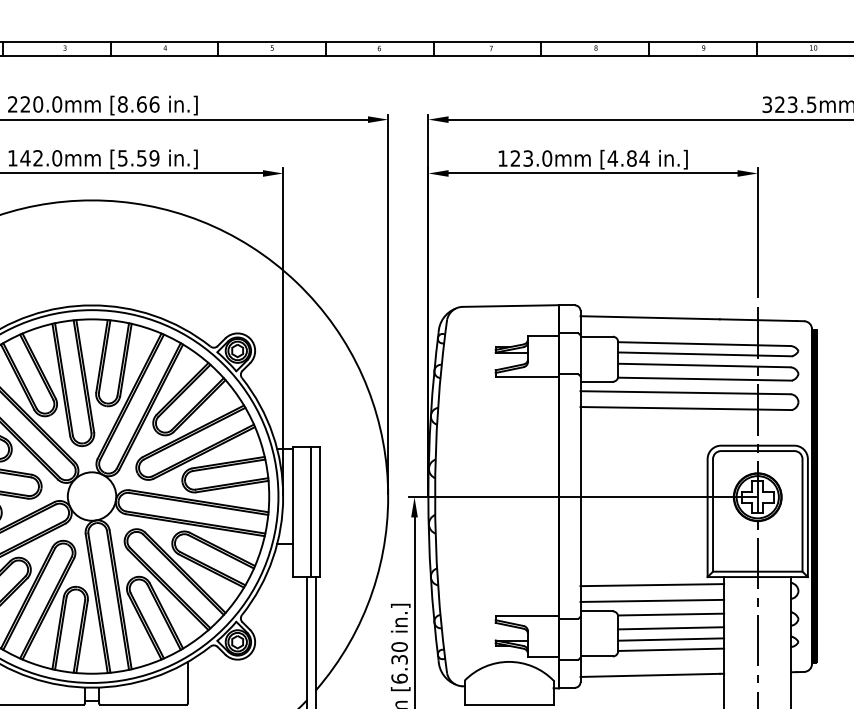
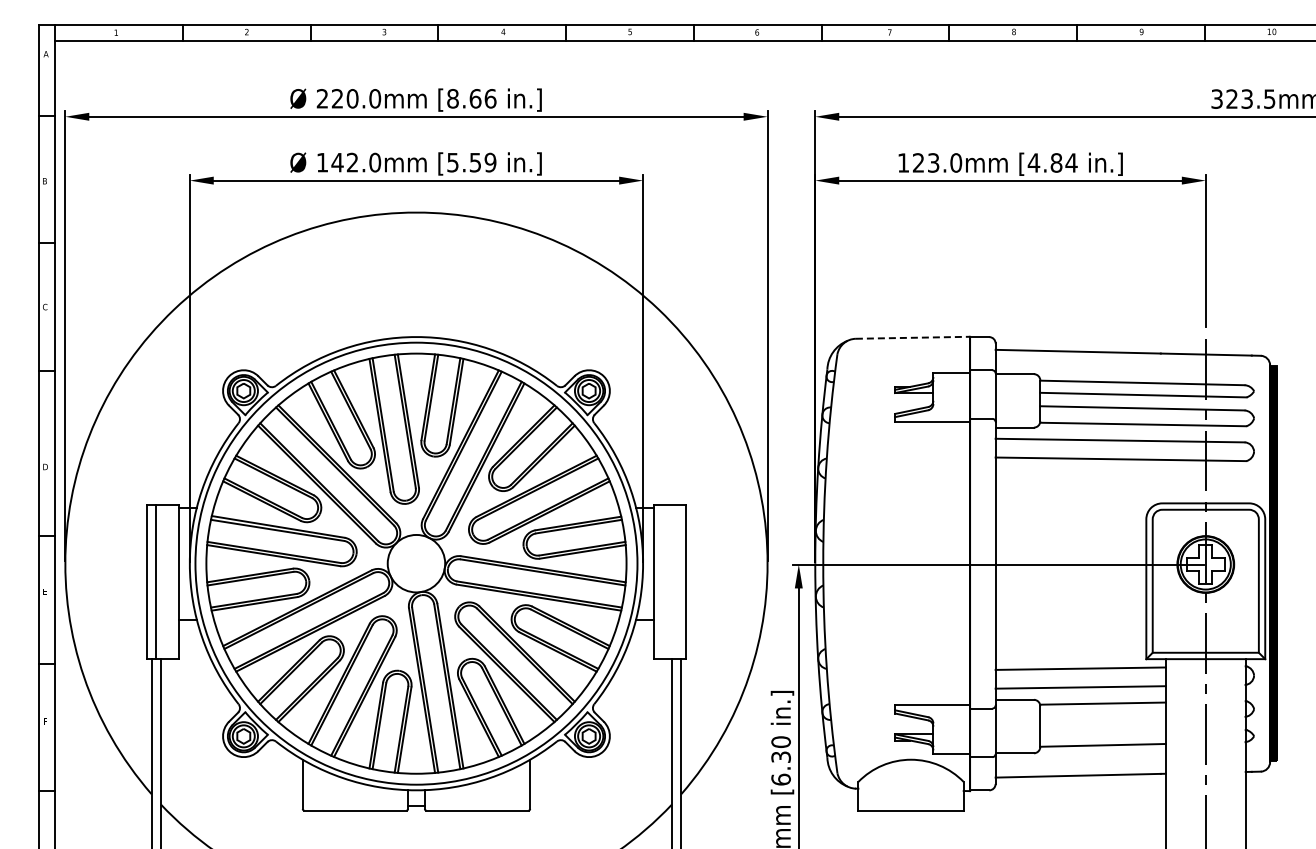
line: (511, 305) -> (913, 337), solid -> dashed
line: (311, 511) -> (676, 581), removed
line: (670, 627) -> (1102, 719), removed
line: (670, 638) -> (1102, 732), removed

